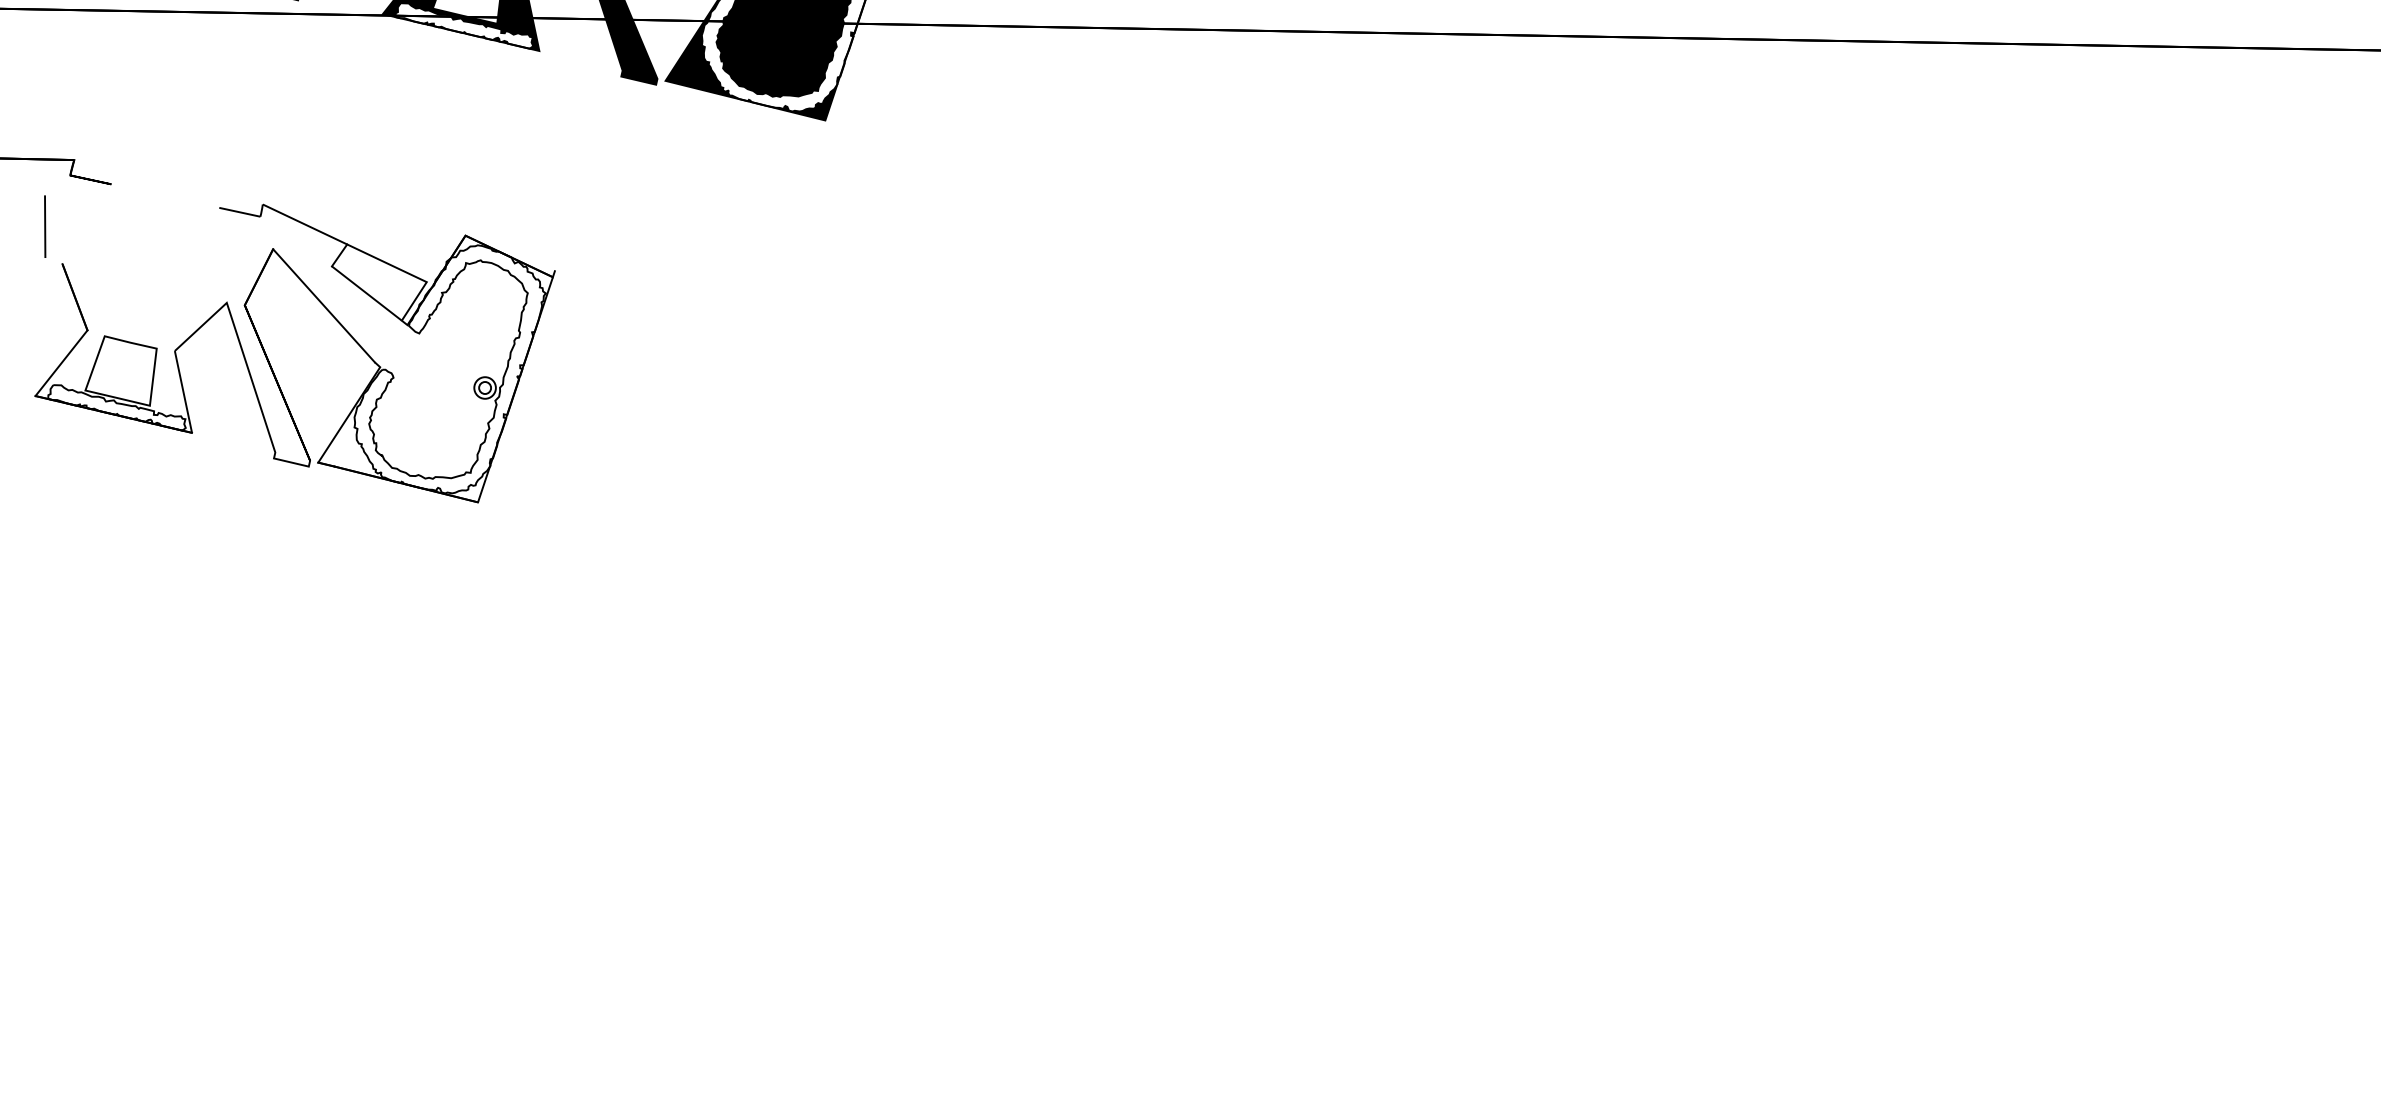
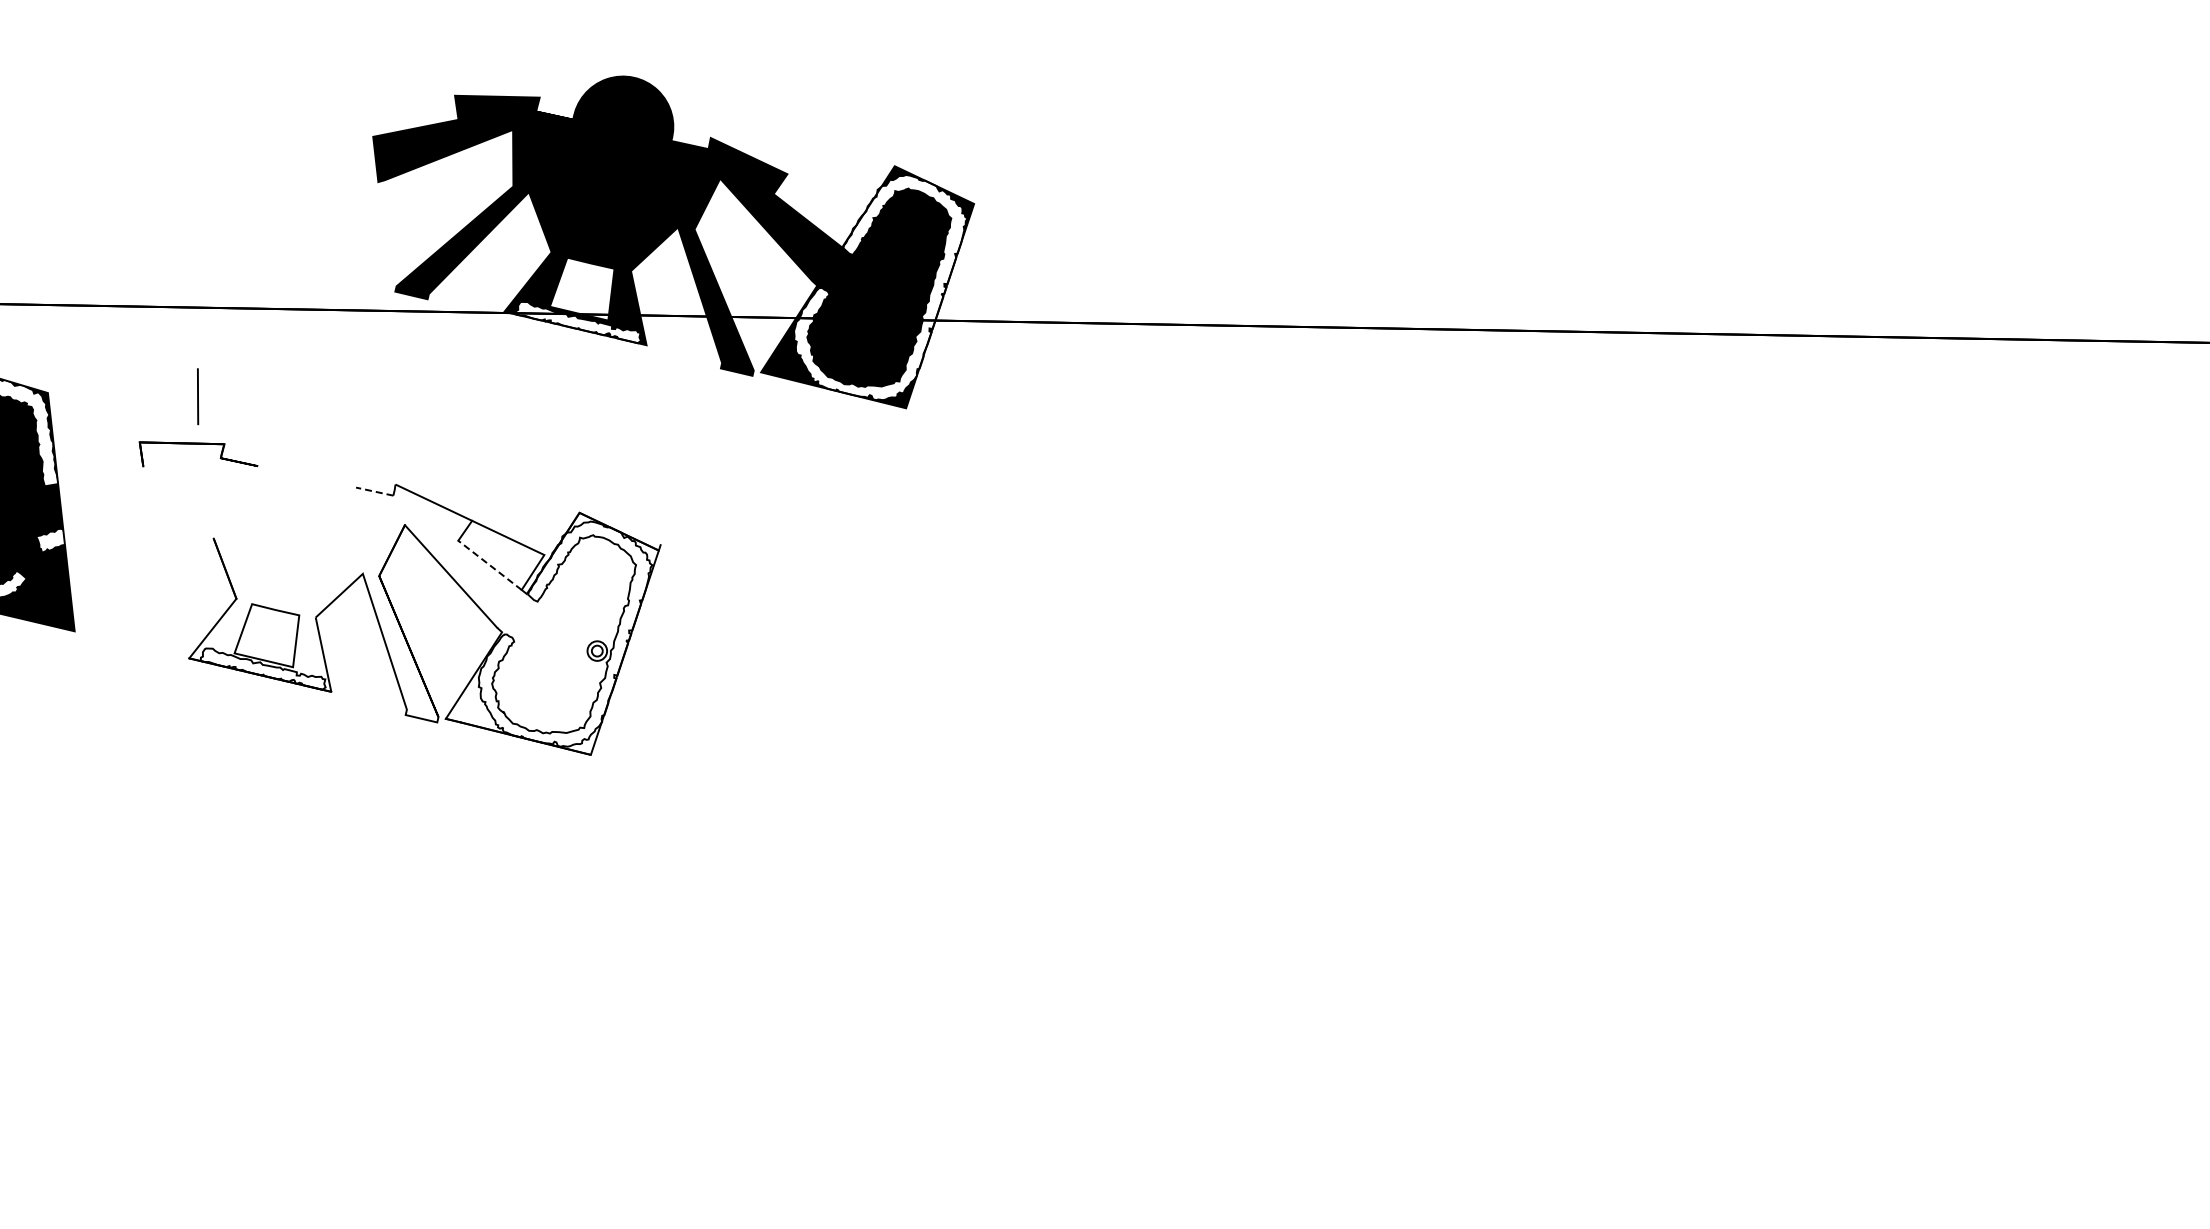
line: (239, 212) -> (374, 491), solid -> dashed
line: (45, 226) -> (198, 396), moved
line: (366, 293) -> (489, 565), solid -> dashed

